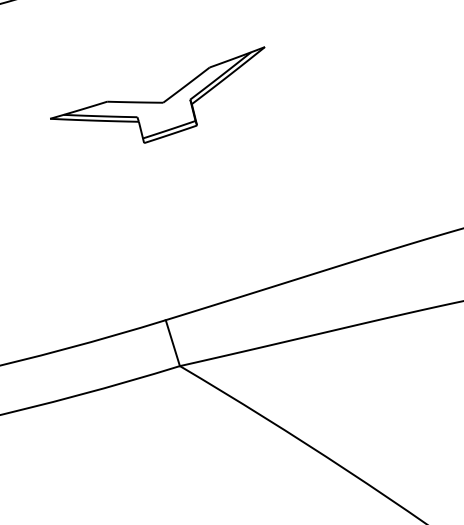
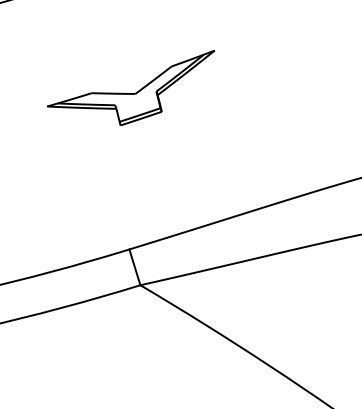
part: (156, 94) -> (130, 87), moved

